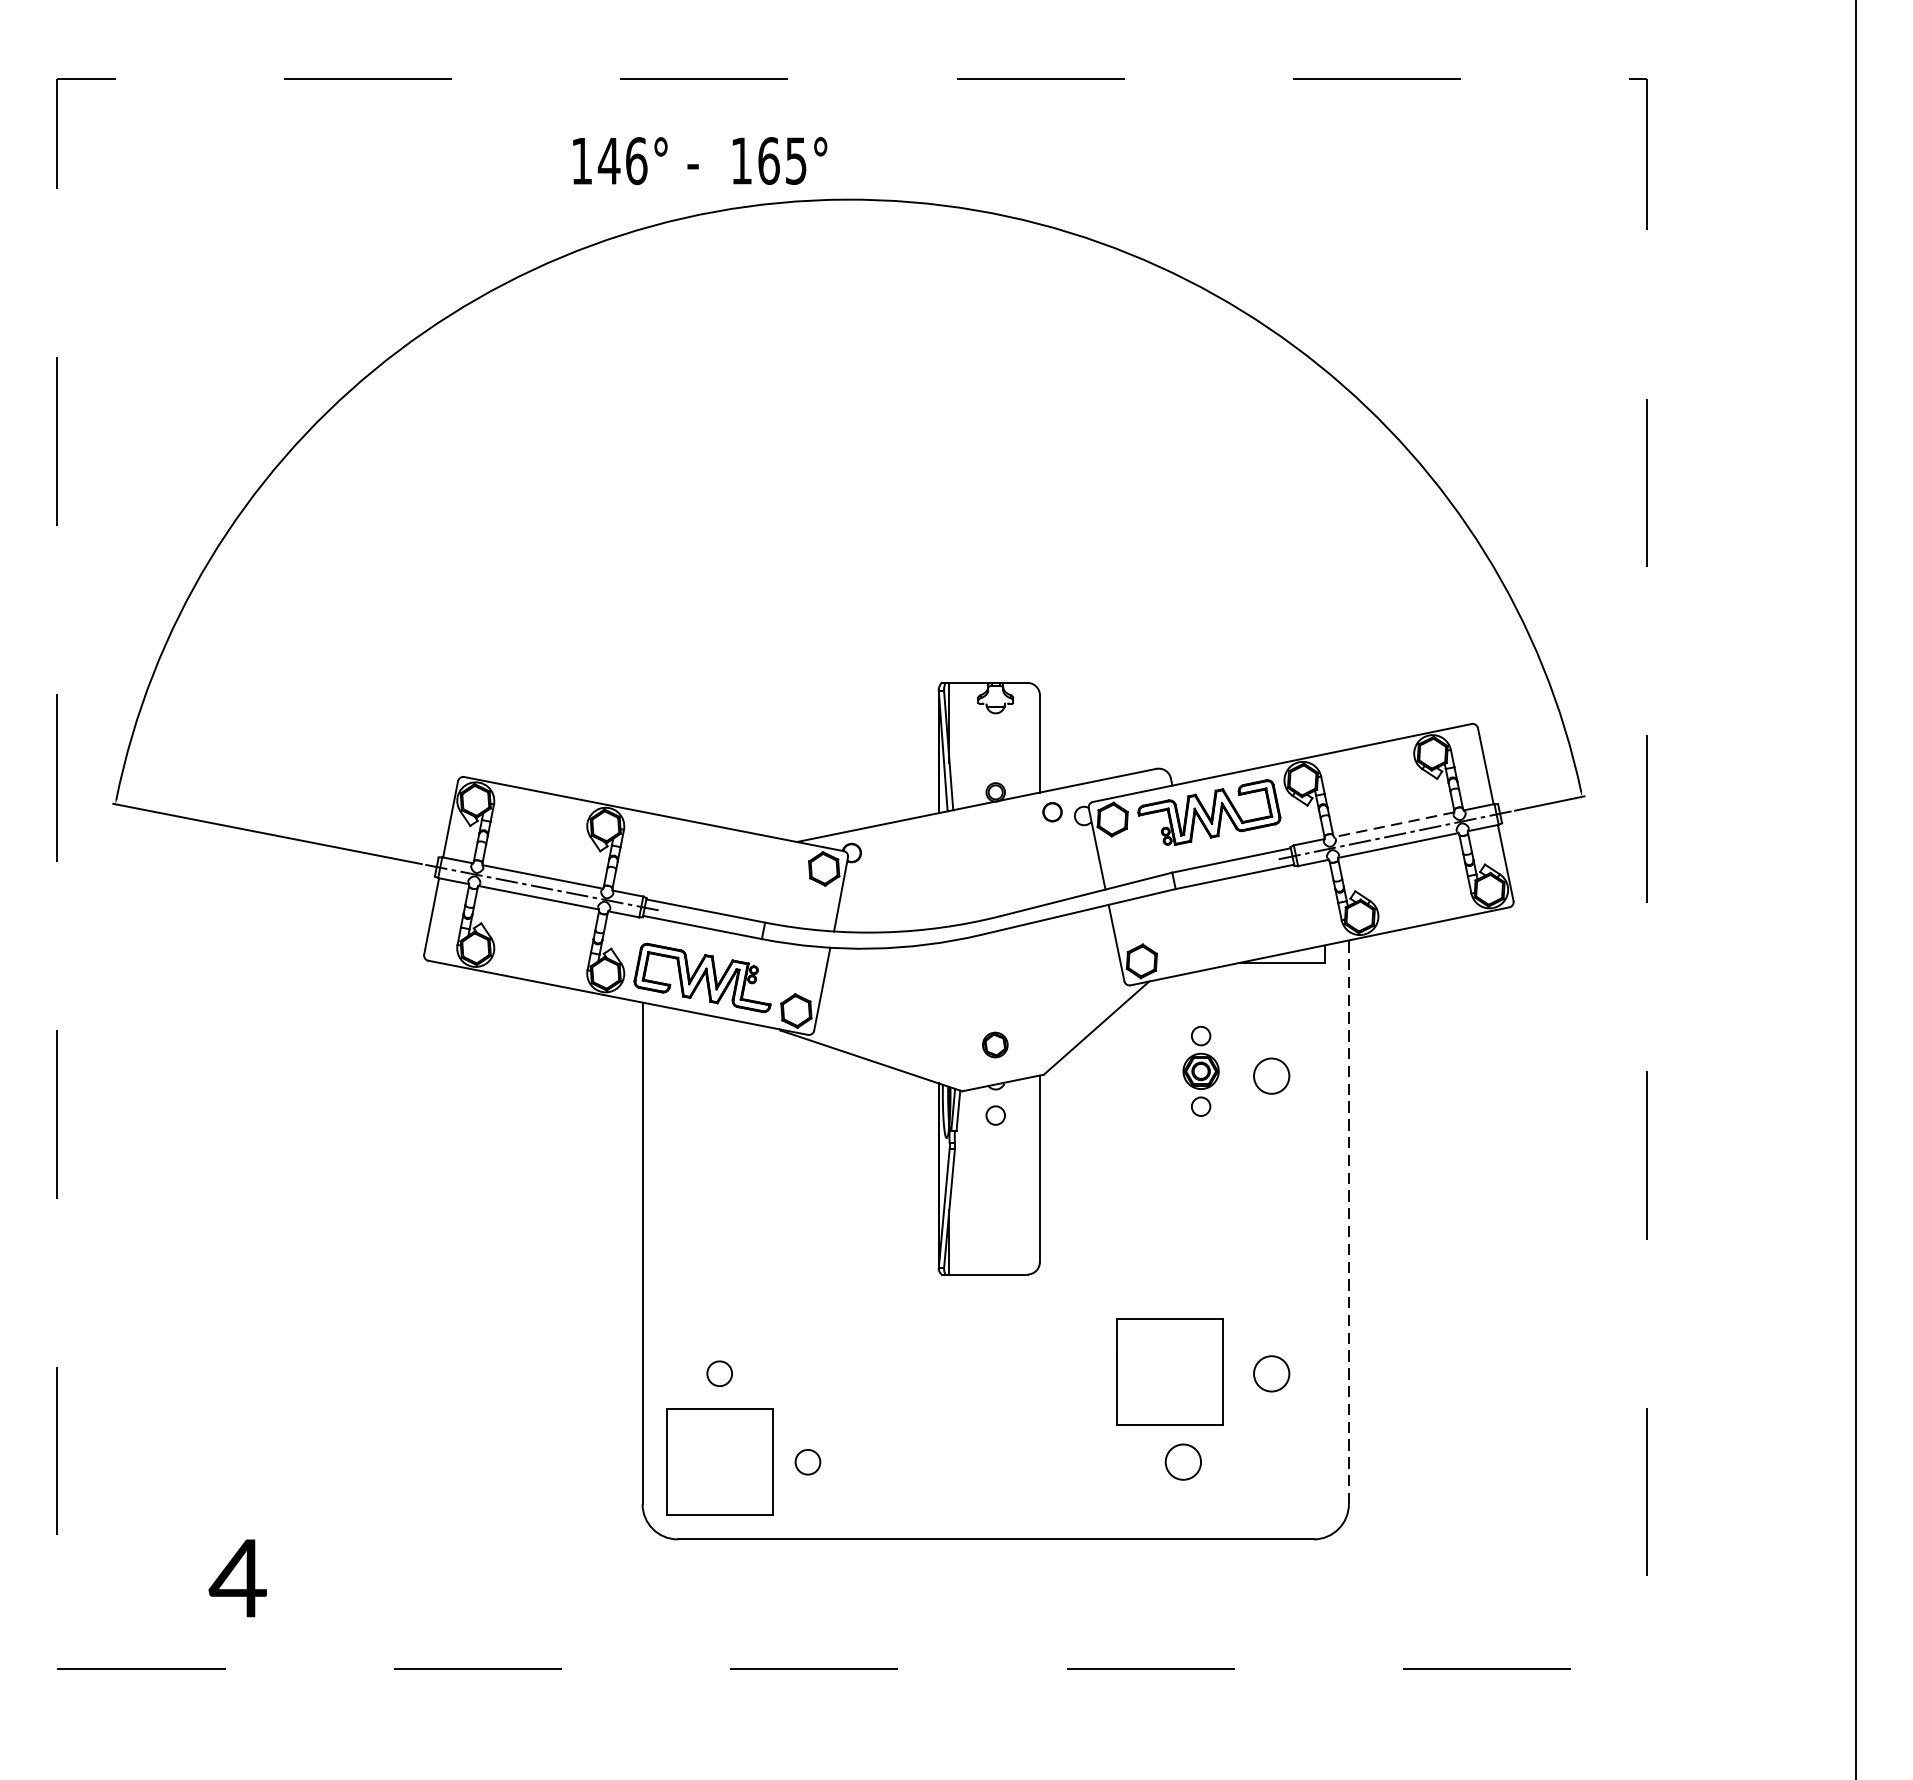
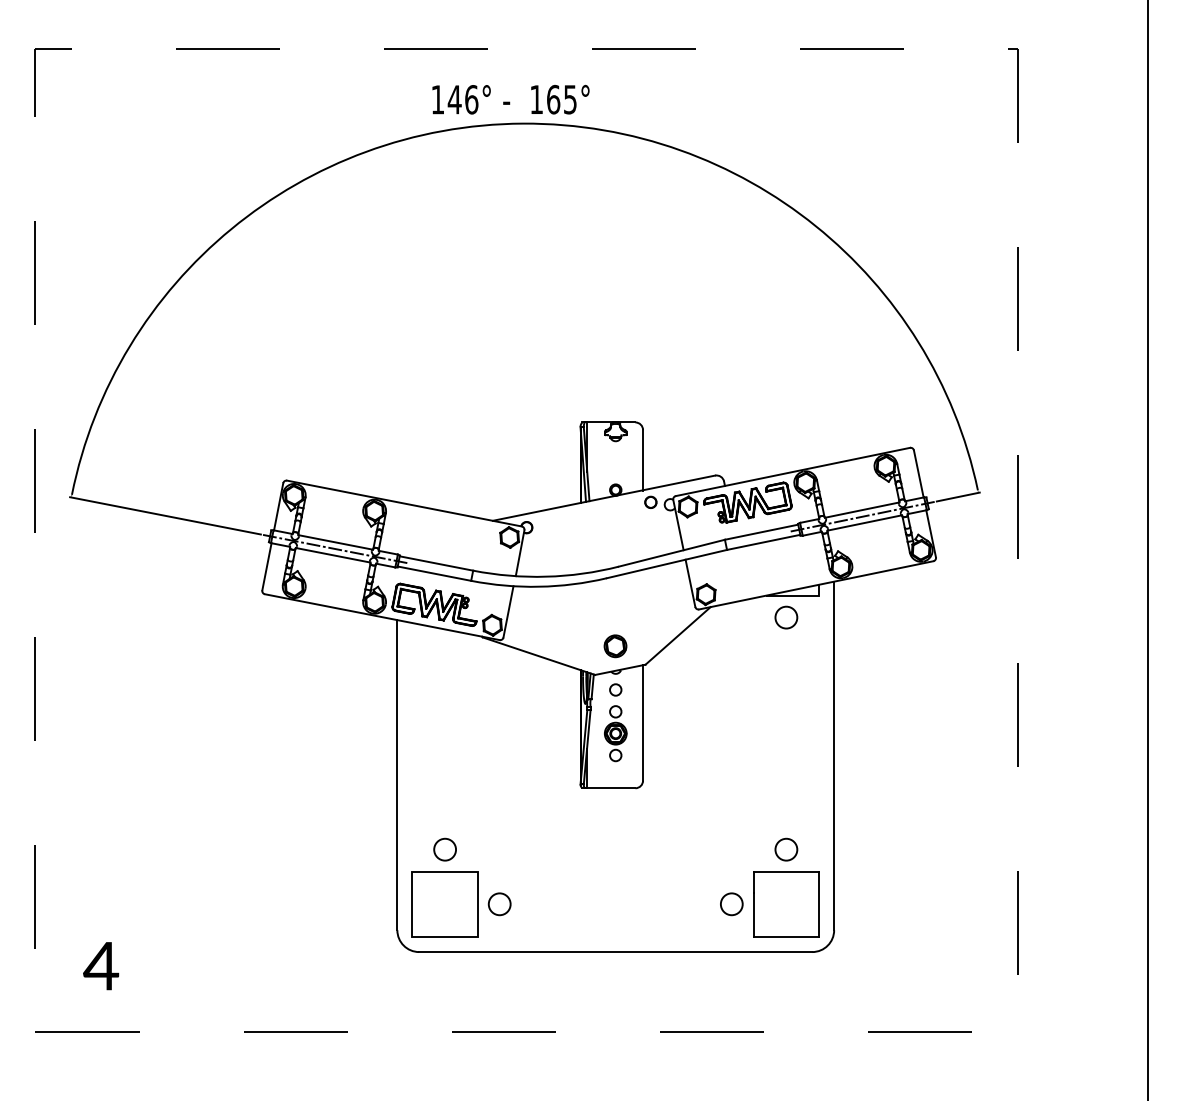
text: (699, 160) -> (510, 99), moved
line: (1393, 825) -> (861, 510), dashed -> solid
part: (995, 1045) -> (615, 646), size x1.43
part: (1200, 1071) -> (615, 733), moved
circle: (1271, 1075) -> (786, 617), moved
line: (1349, 1221) -> (834, 755), dashed -> solid
part: (1169, 1371) -> (786, 904), moved
circle: (718, 1373) -> (444, 849), size x1.43
circle: (807, 1462) -> (499, 904), size x1.43
text: (238, 1578) -> (101, 966), moved

